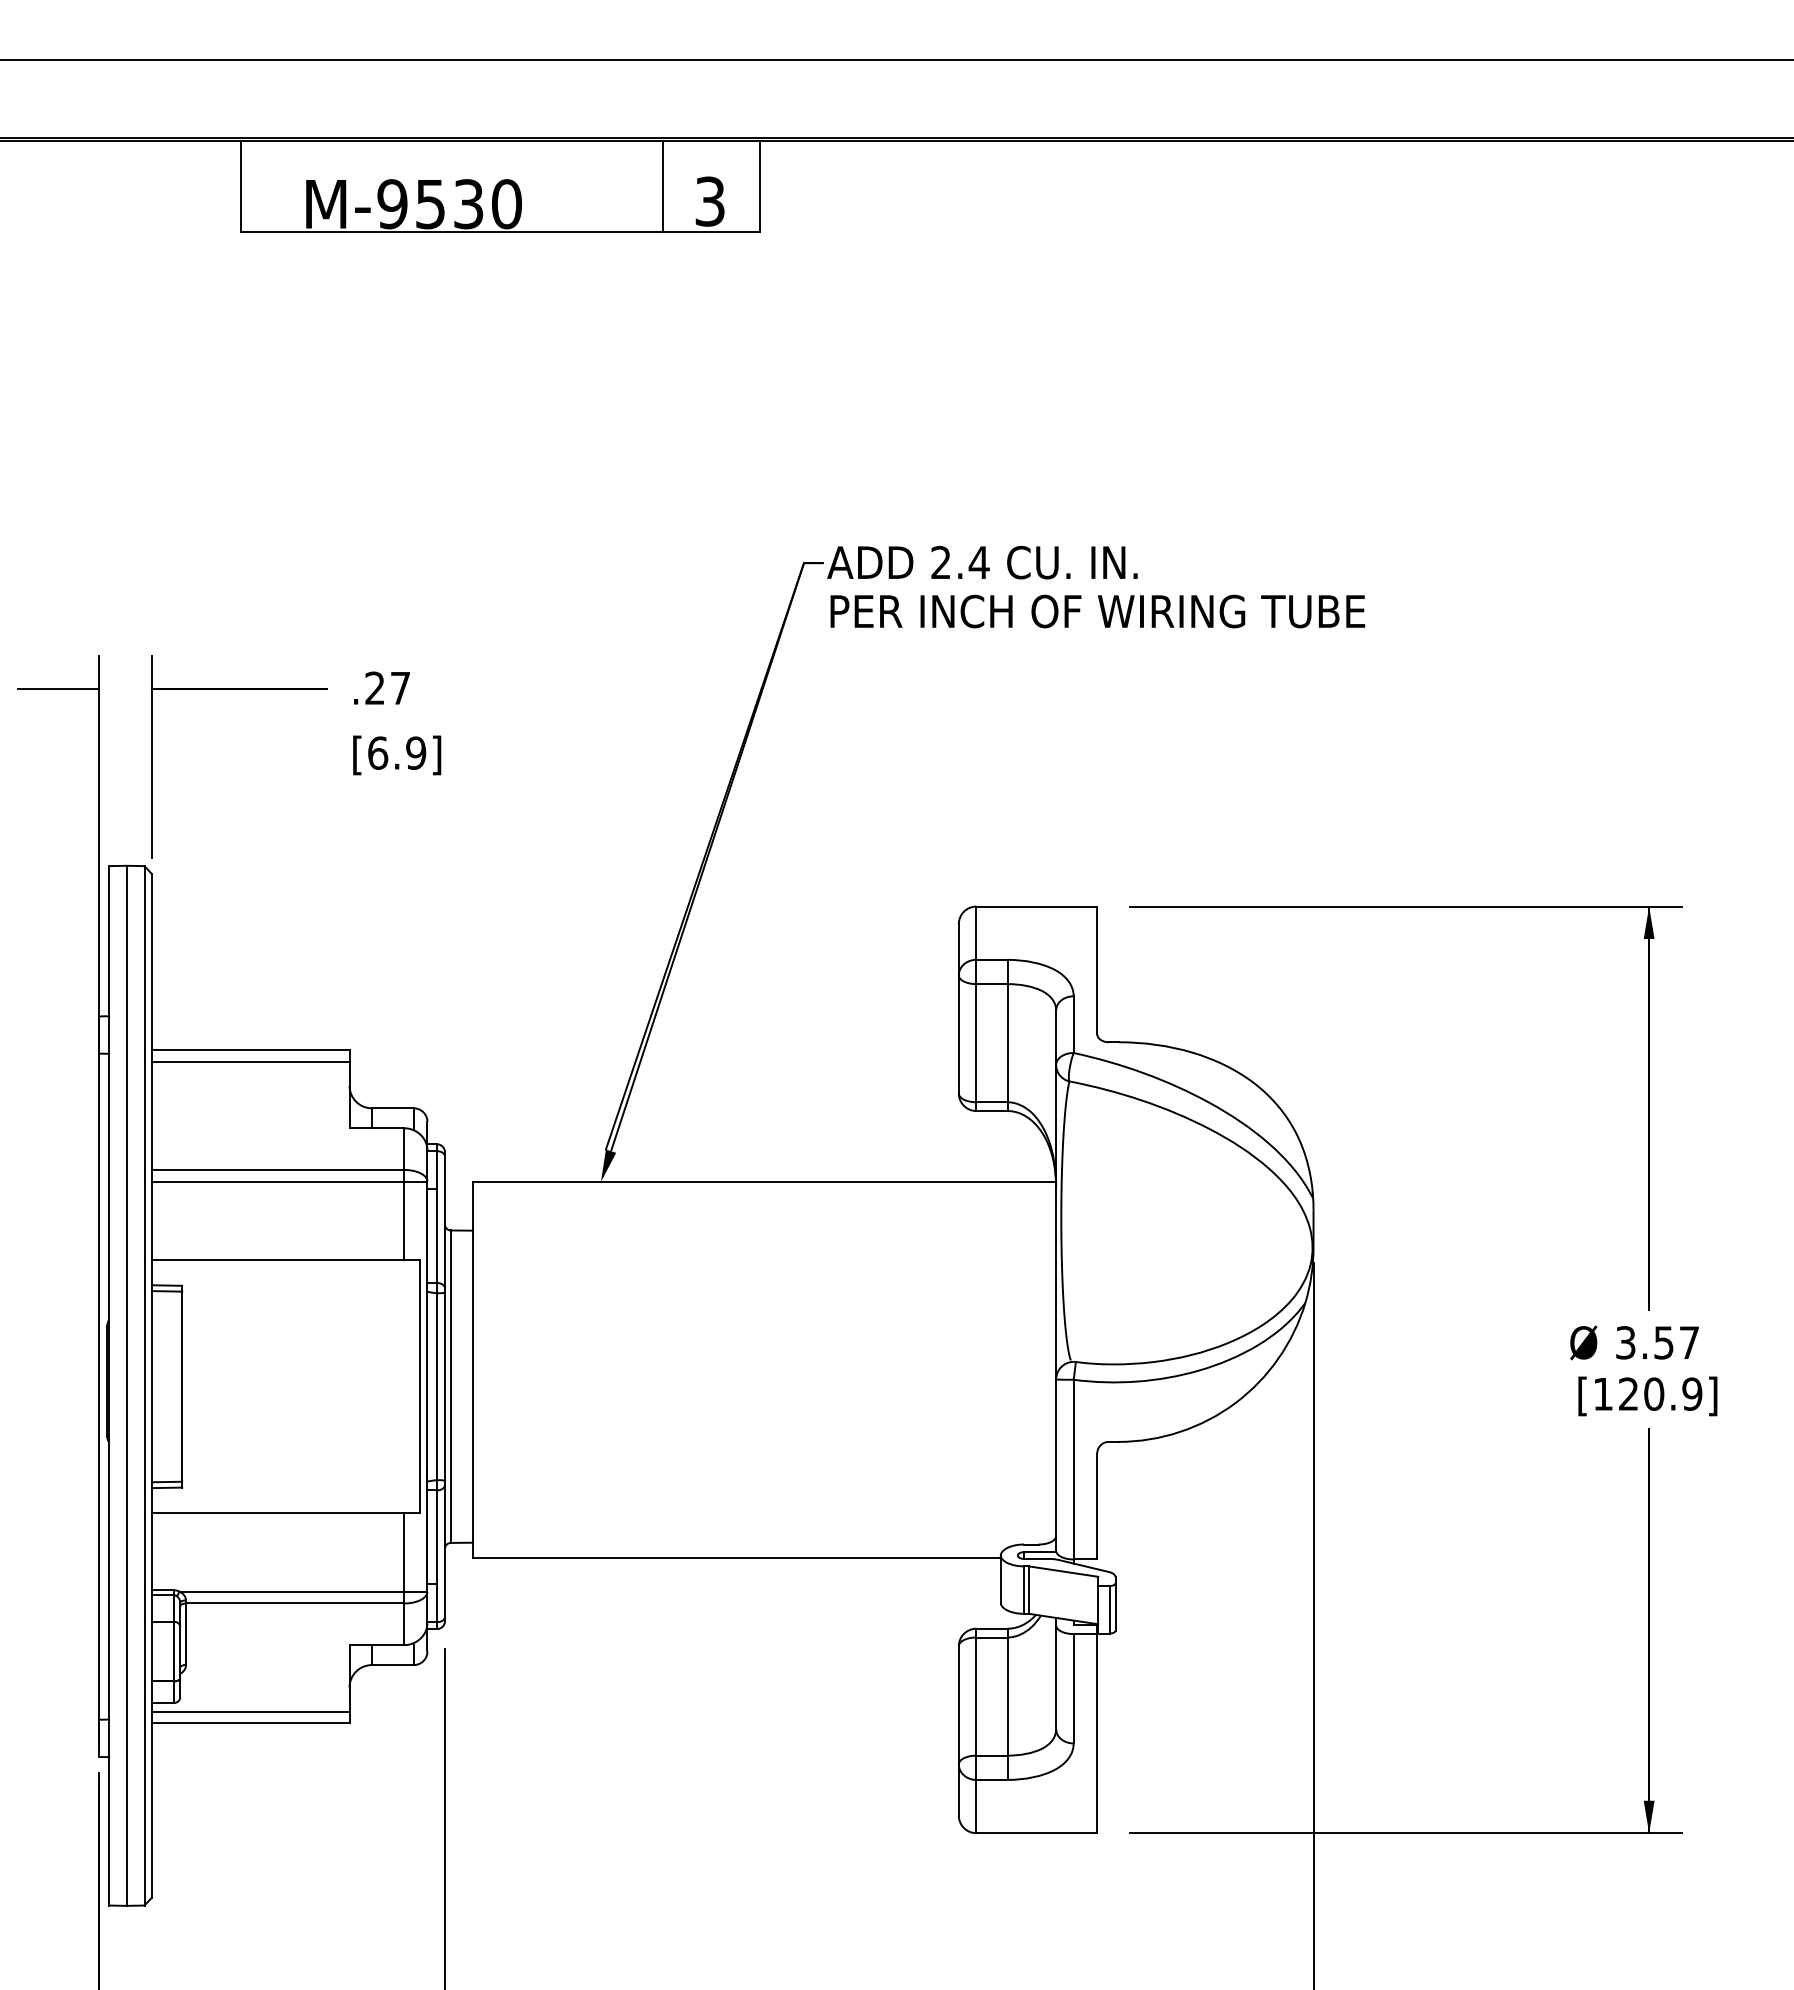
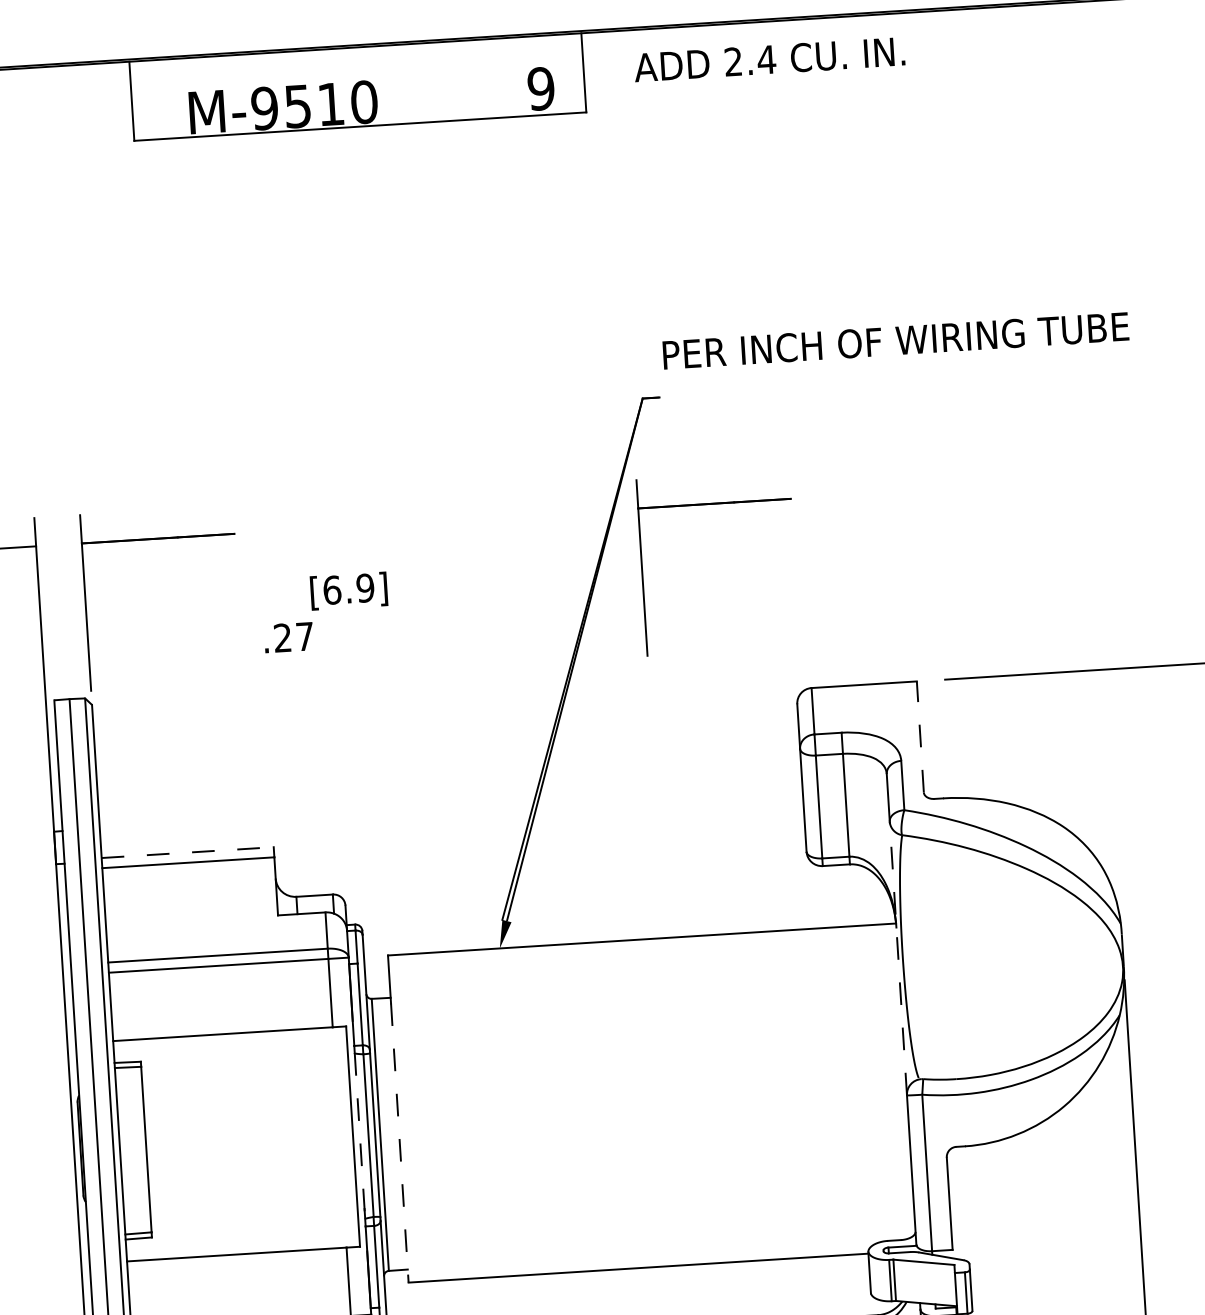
line: (662, 185) -> (498, 77), removed
text: (710, 201) -> (541, 88), 3 -> 9
text: (468, 204) -> (330, 104), M-9530 -> M-9510
text: (982, 562) -> (769, 59), moved
text: (1097, 611) -> (895, 340), moved
text: (381, 687) -> (288, 636), moved
part: (878, 689) -> (714, 504), added
text: (397, 755) -> (349, 591), moved
line: (1097, 970) -> (920, 737), solid -> dashed
line: (250, 1049) -> (187, 852), solid -> dashed
line: (1056, 1221) -> (898, 957), solid -> dashed
line: (427, 1387) -> (360, 1136), solid -> dashed
line: (472, 1397) -> (399, 1143), solid -> dashed

